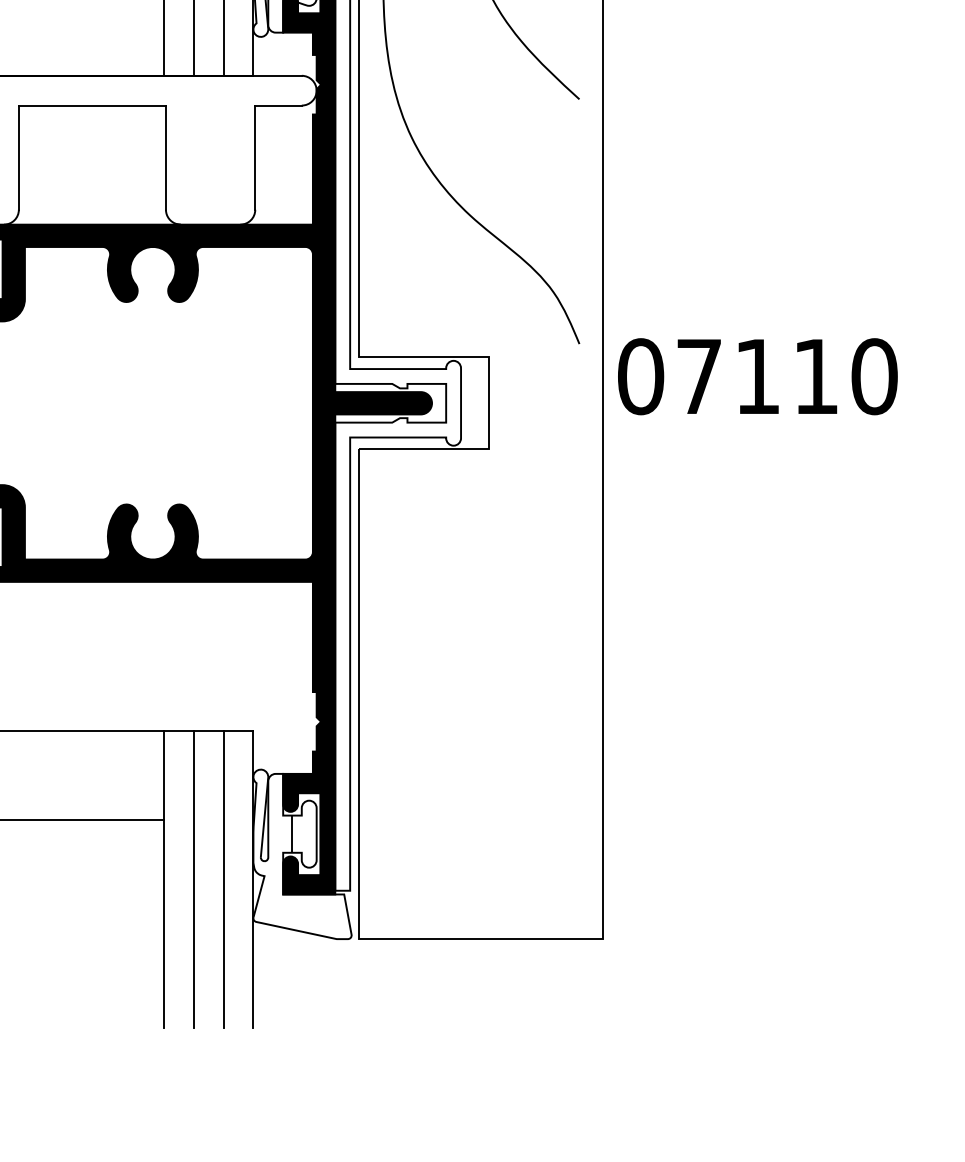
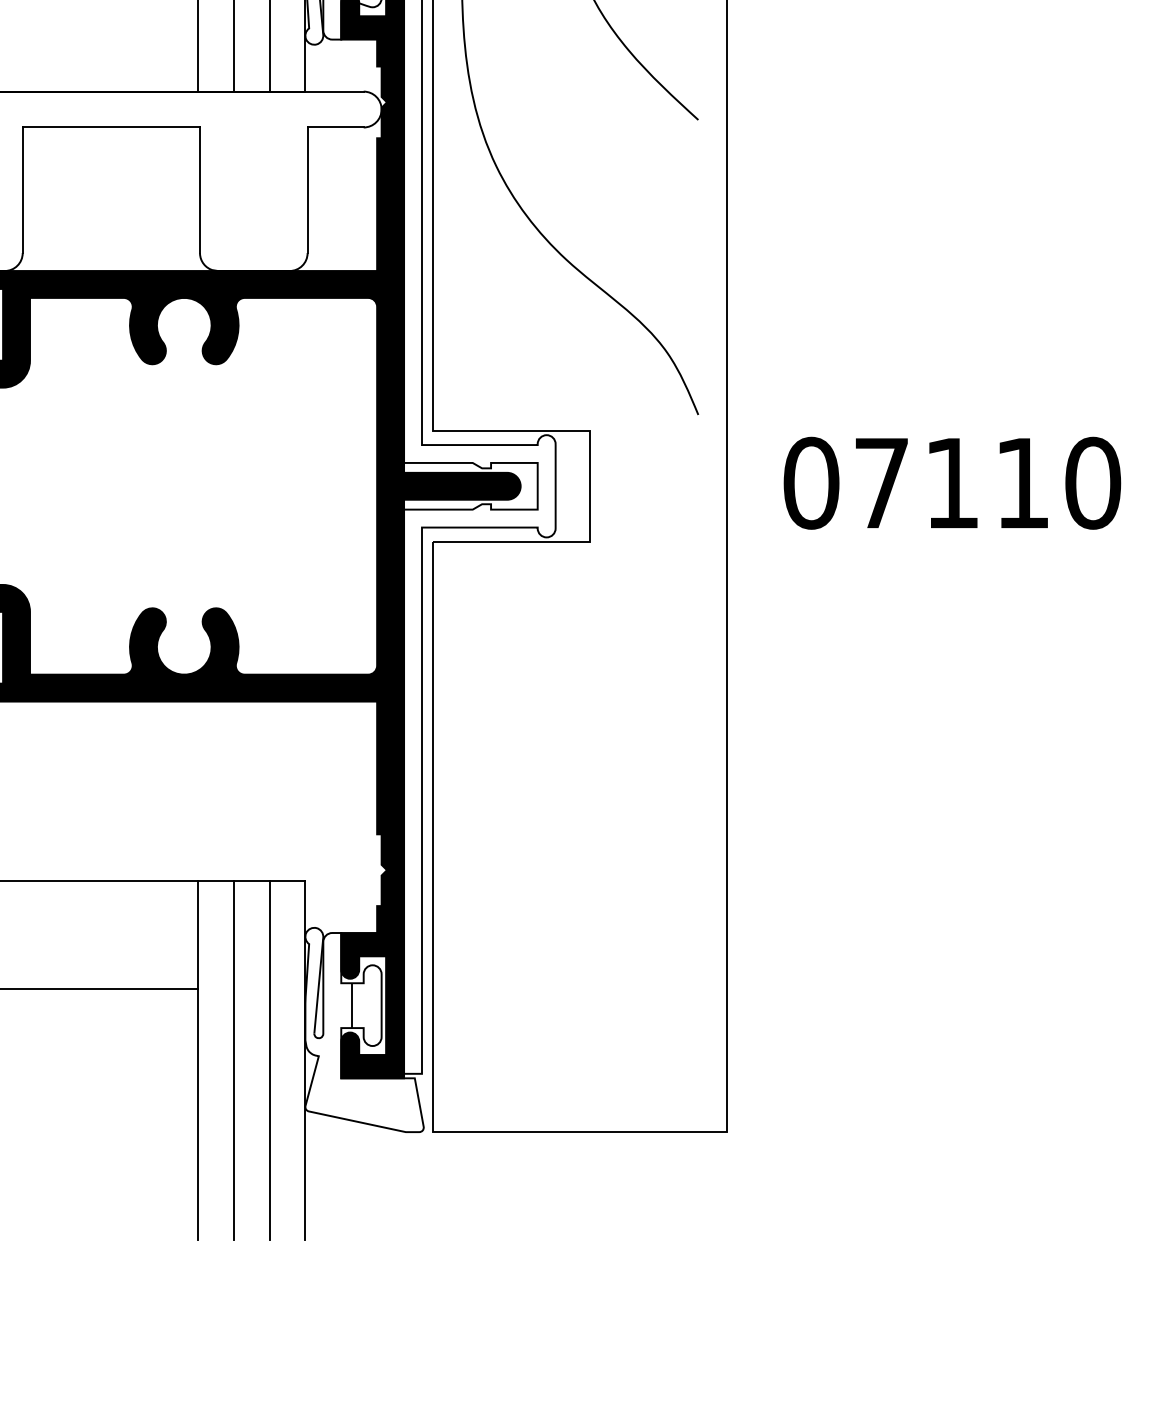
text: (757, 376) -> (952, 482), moved

